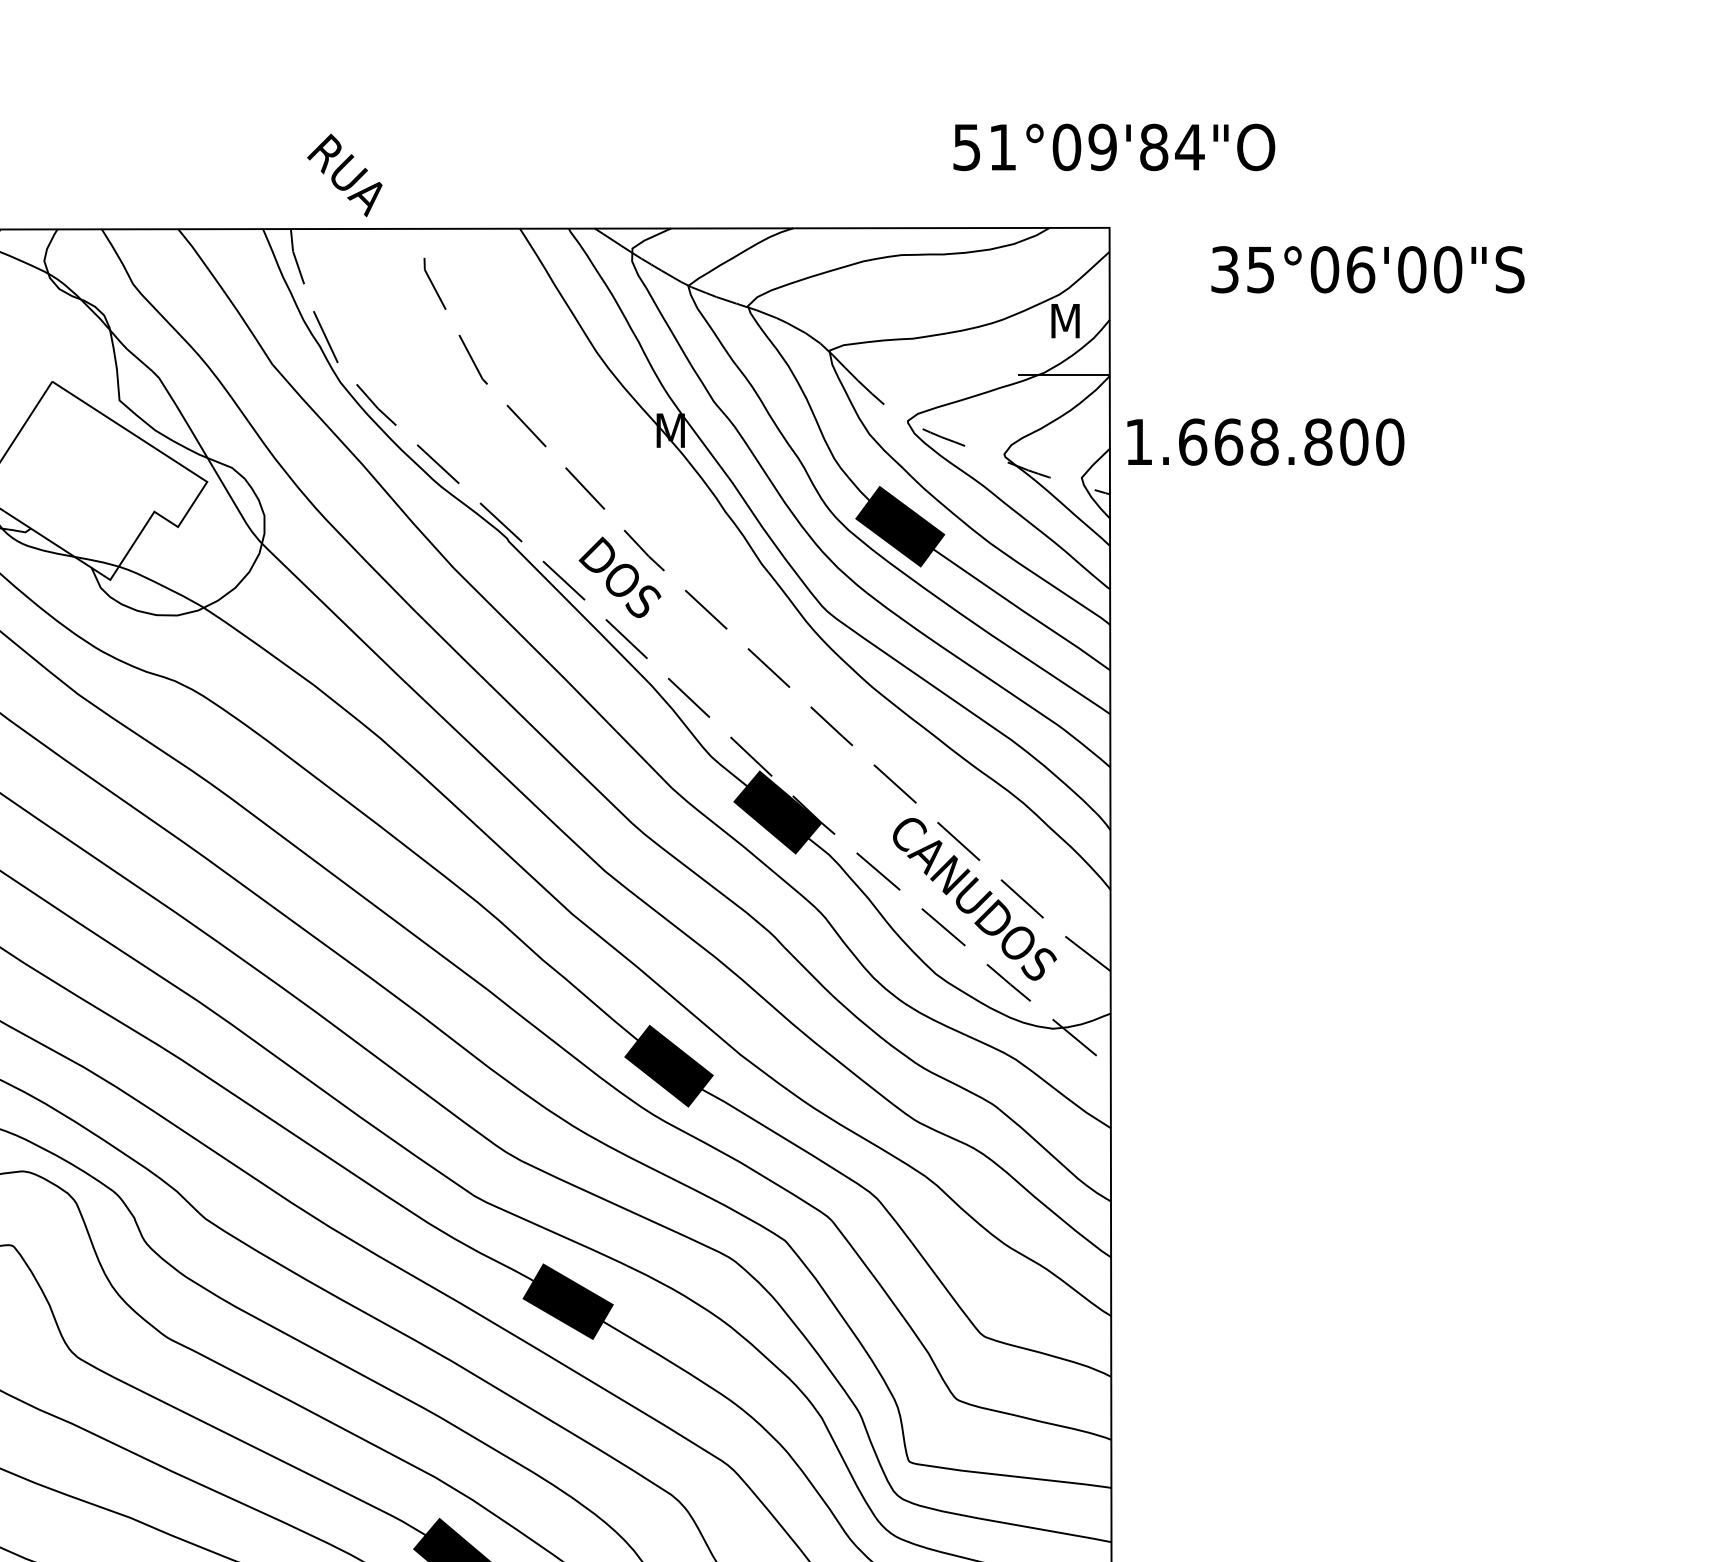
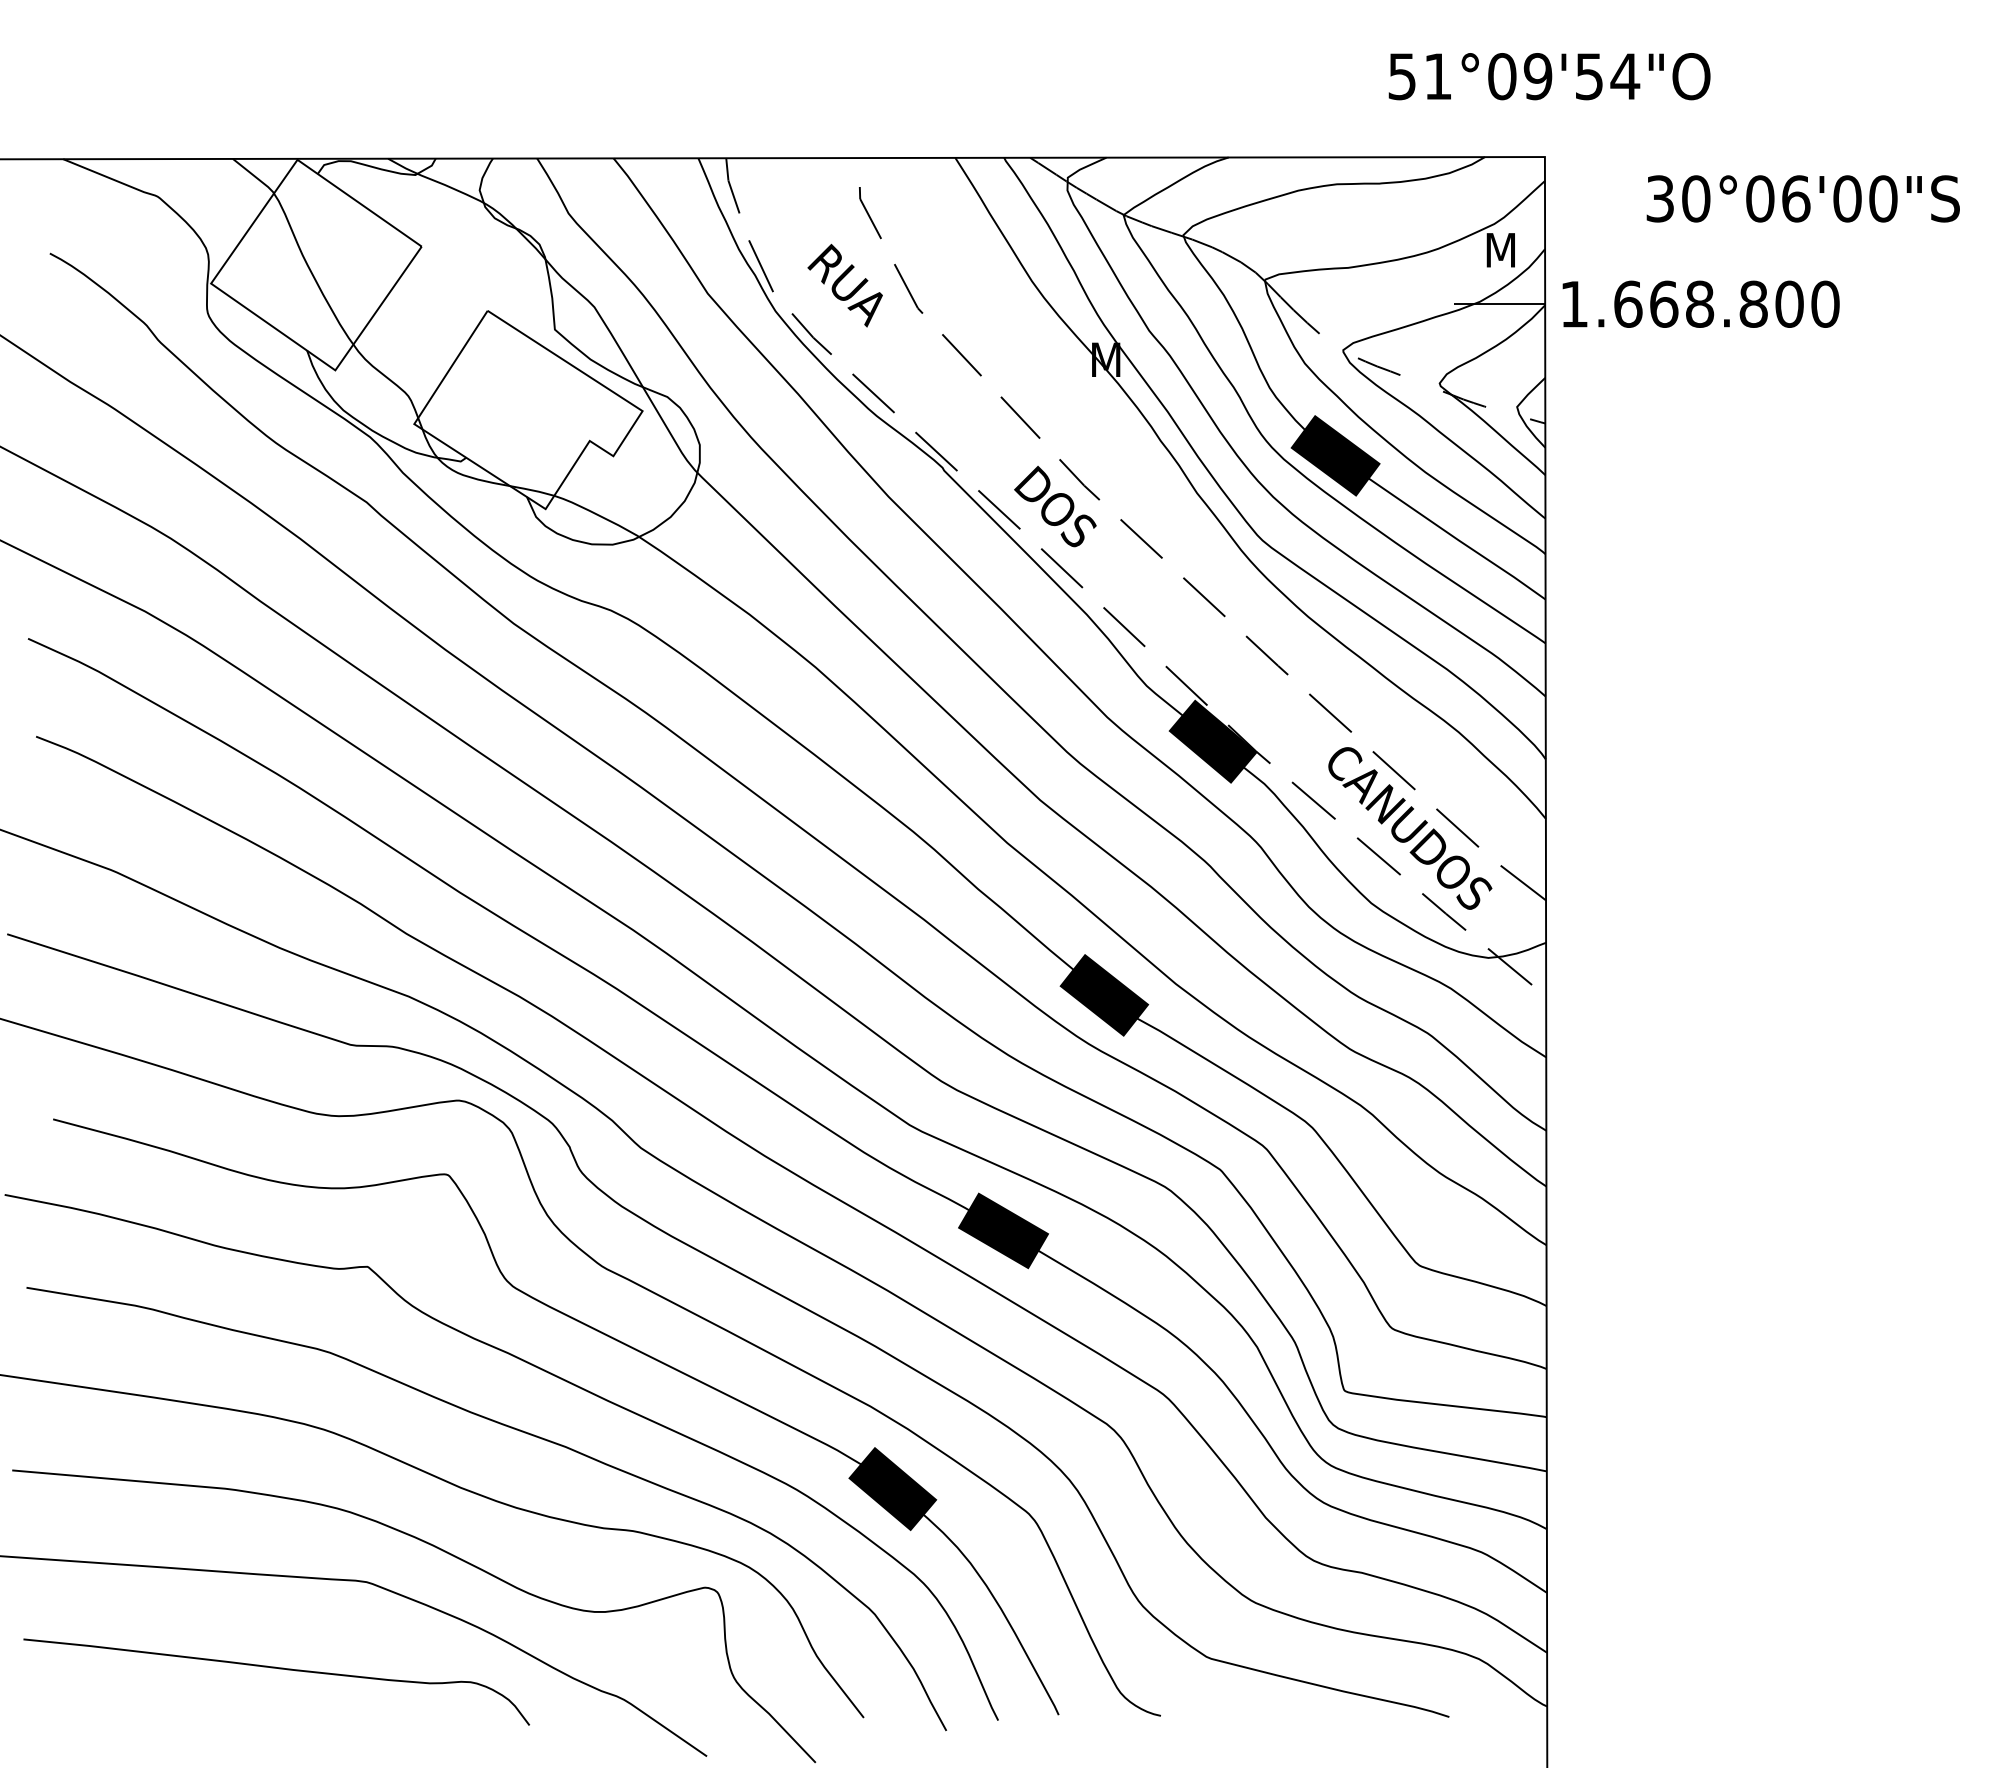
text: (1154, 147) -> (1589, 76), 51°09'84"O -> 51°09'54"O
text: (344, 175) -> (844, 285), moved
text: (1261, 269) -> (1696, 198), 35°06'00"S -> 30°06'00"S
text: (1265, 441) -> (1700, 303), moved

